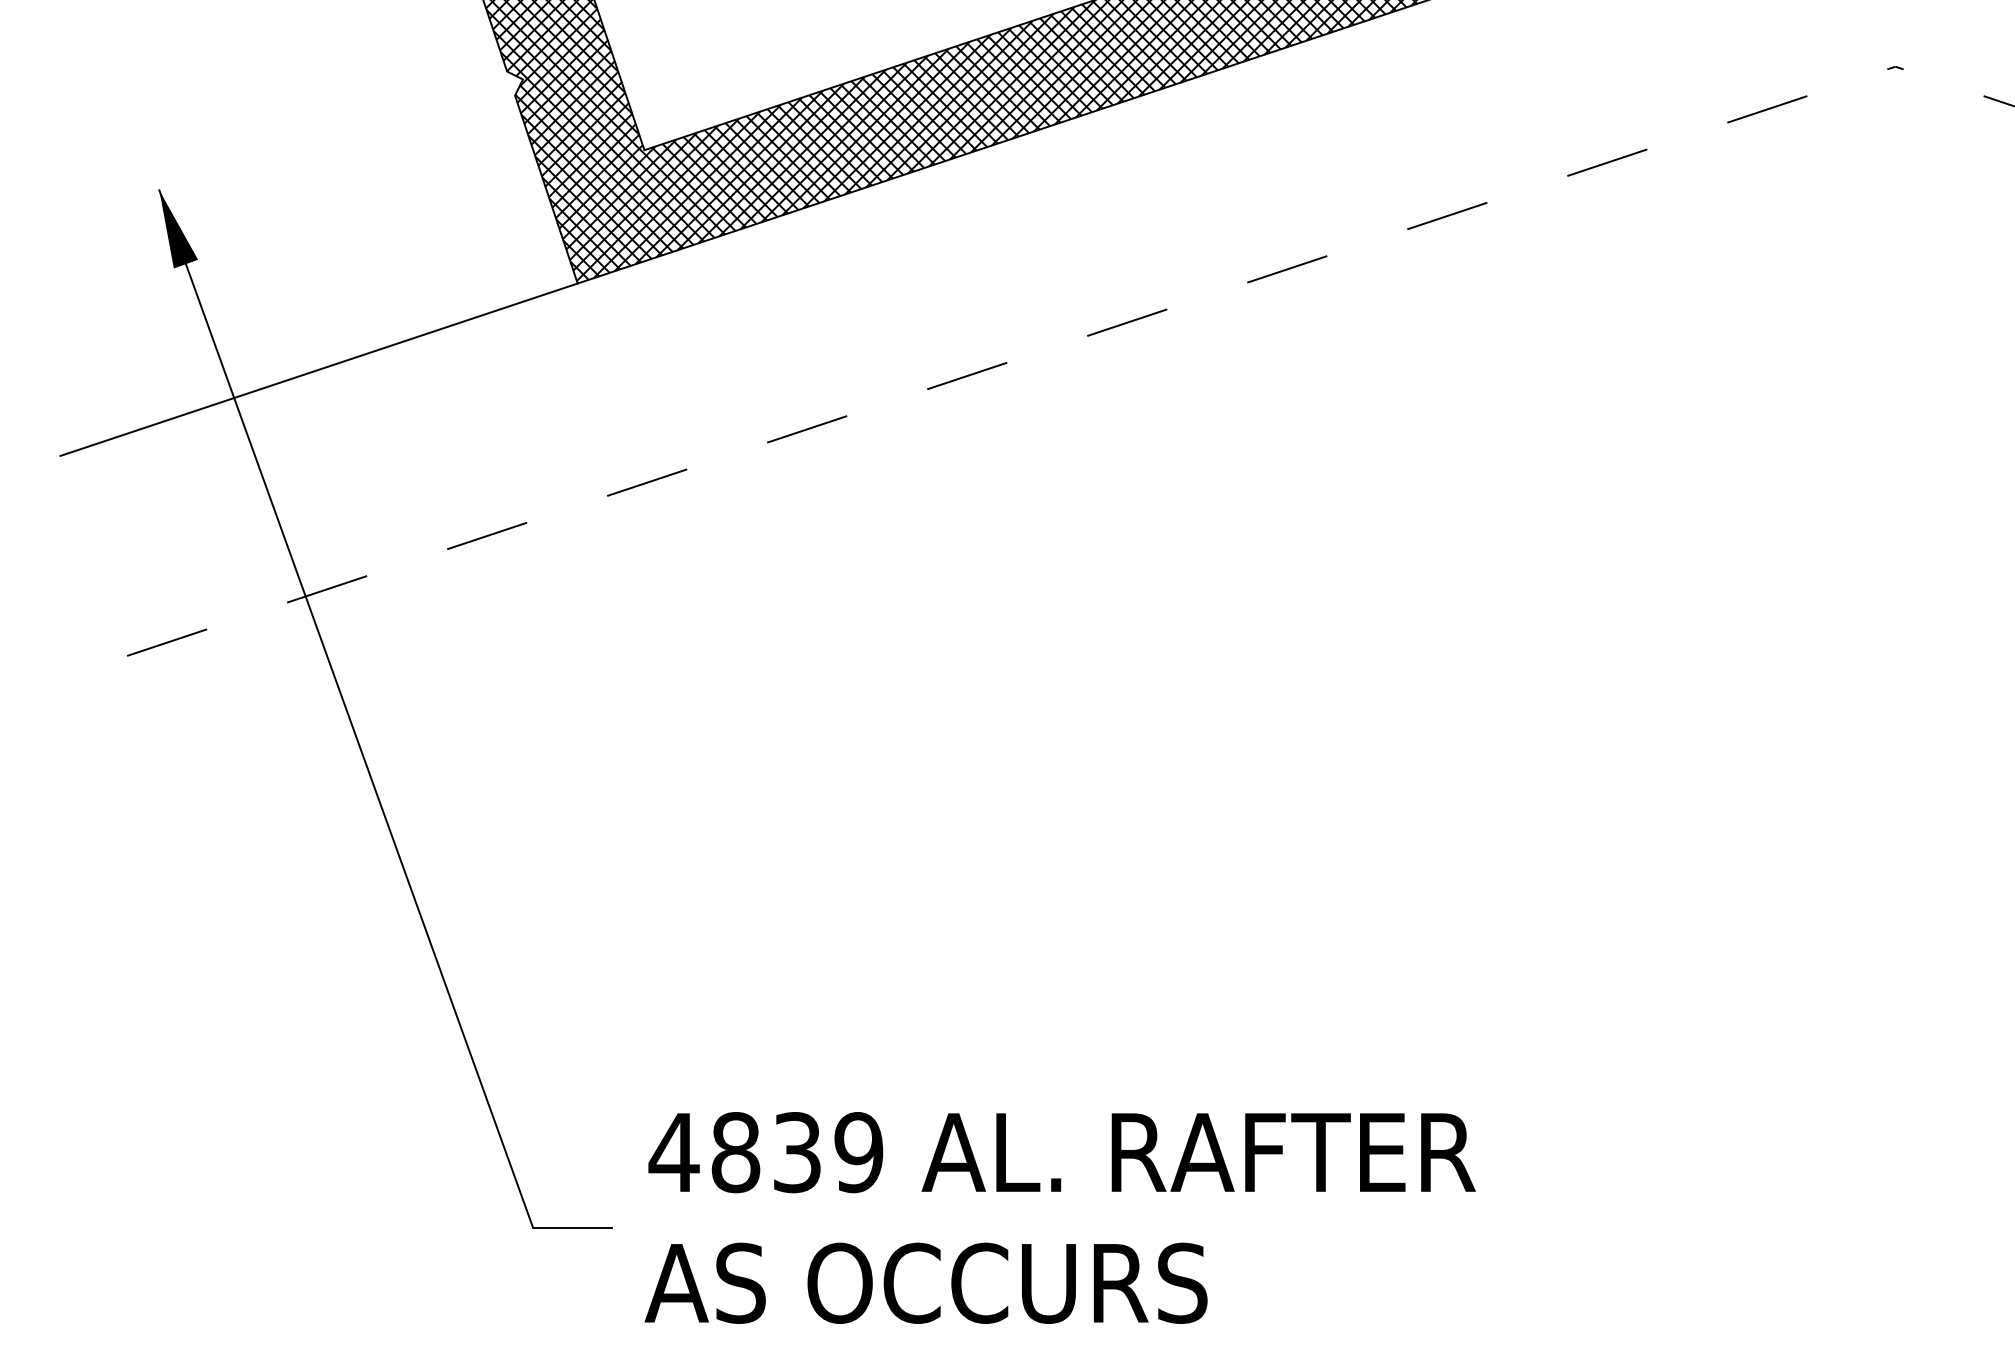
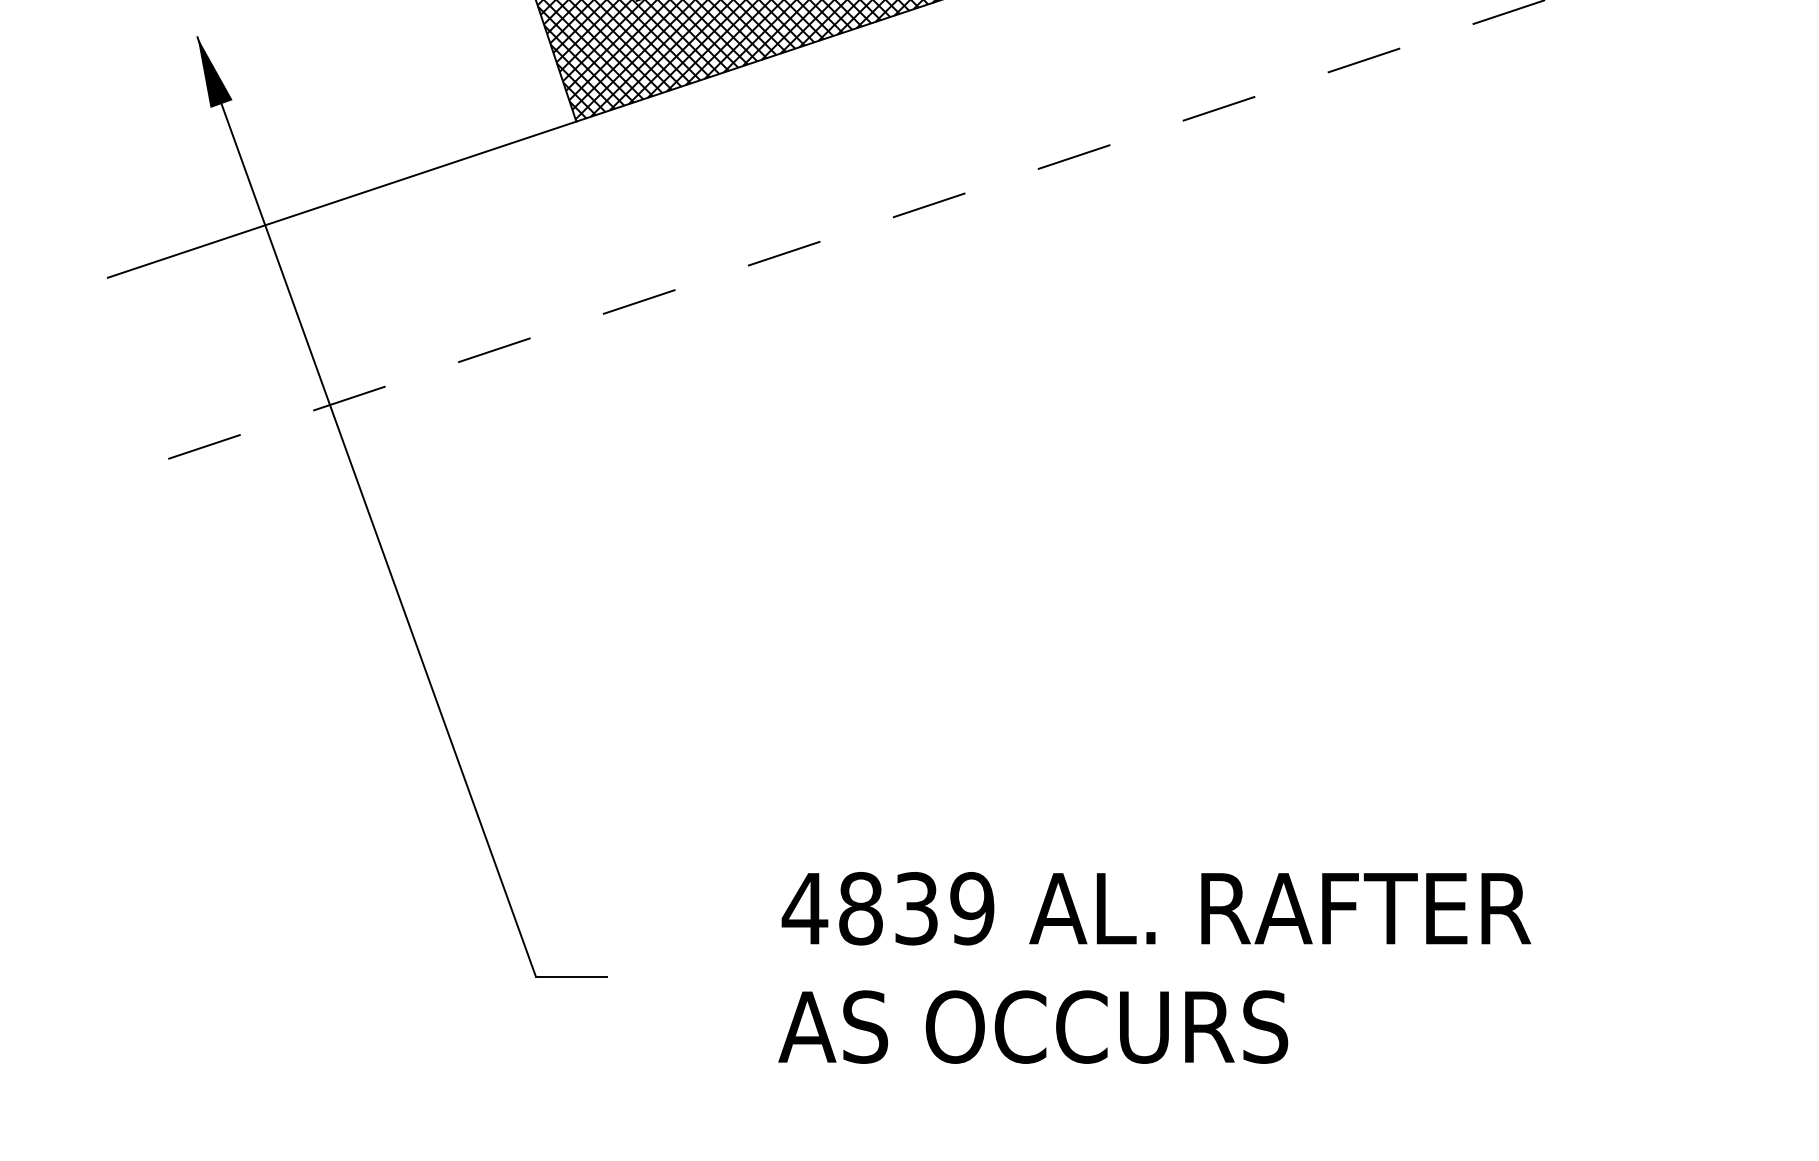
text: (1059, 1217) -> (1154, 967), moved

